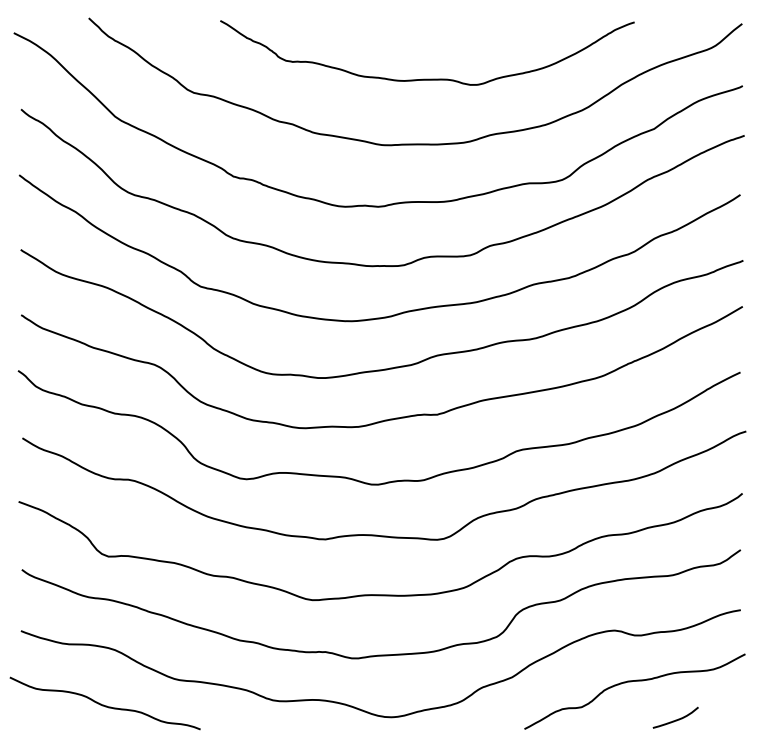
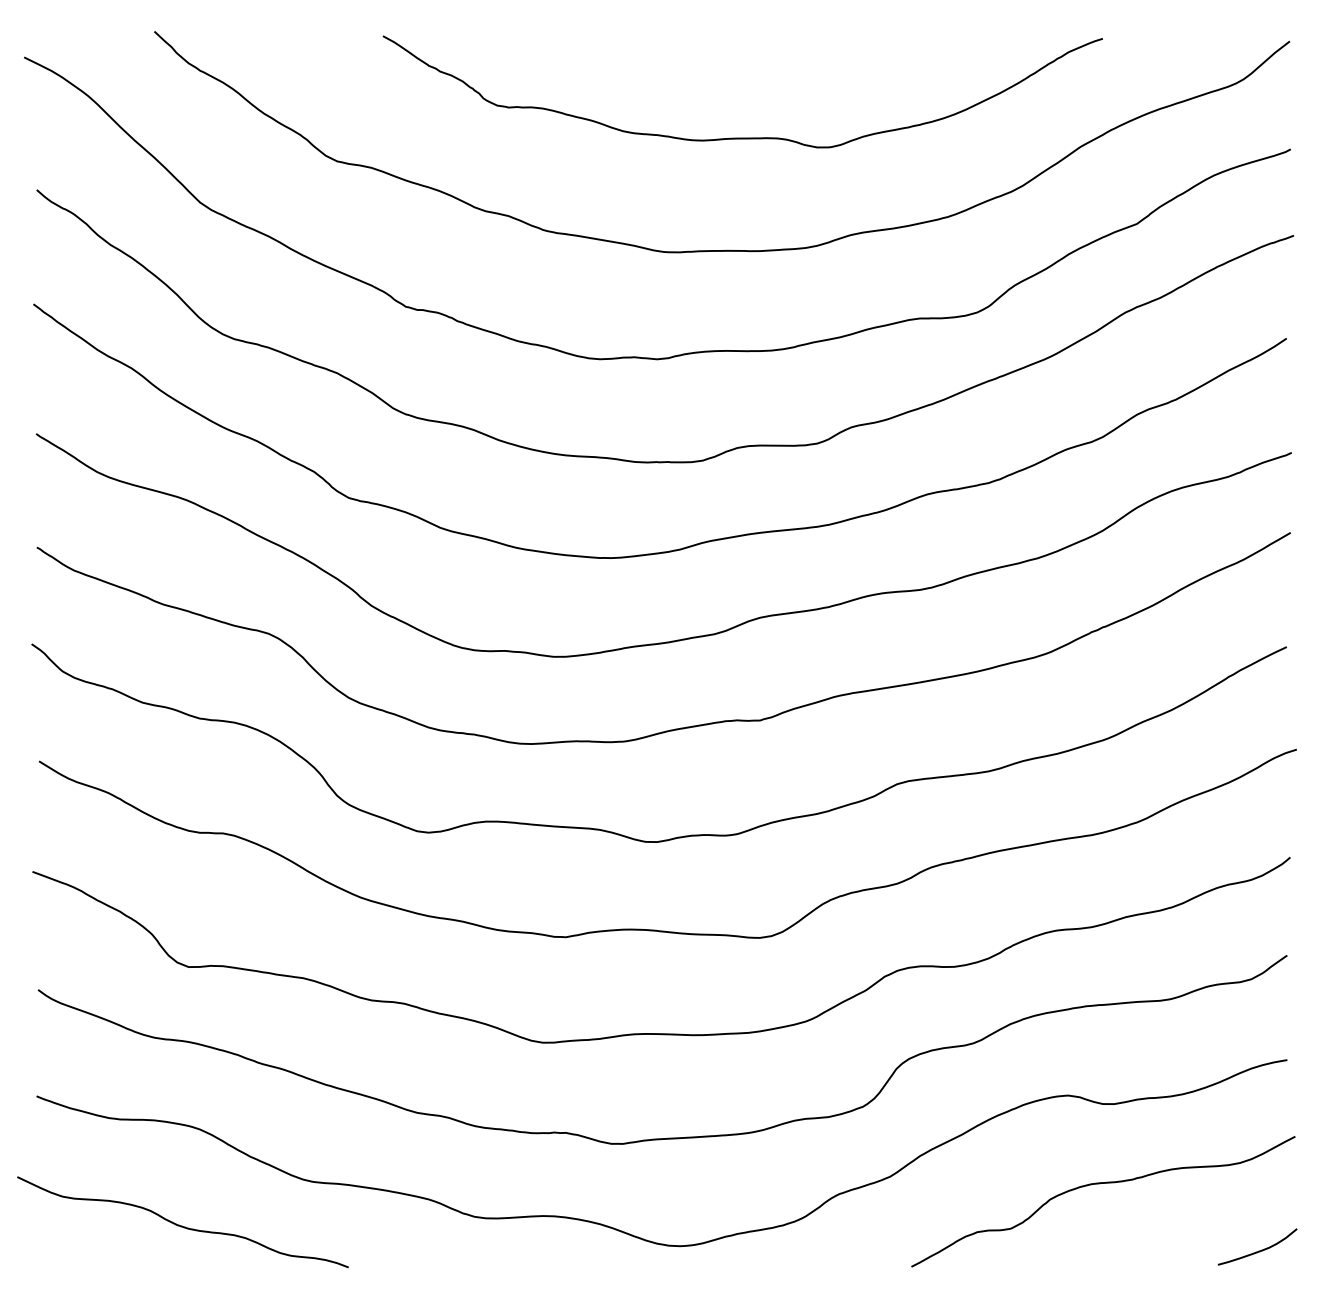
curve: (675, 719) -> (1257, 1250), moved

